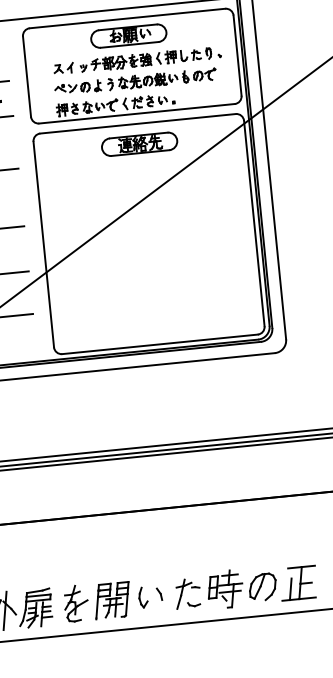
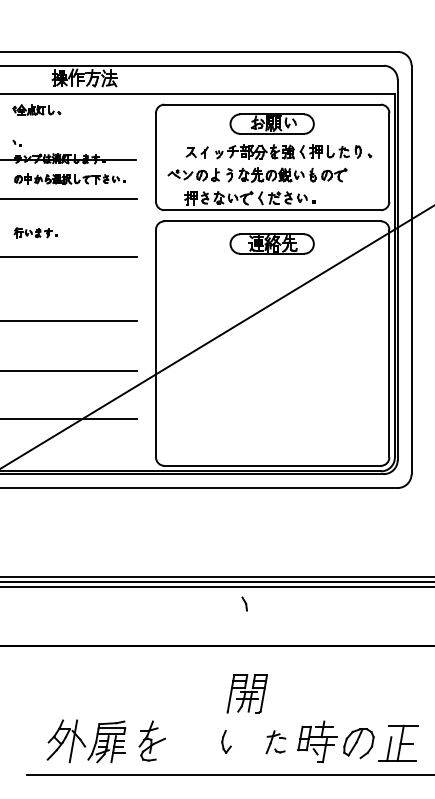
part: (135, 81) -> (257, 174), moved
part: (187, 592) -> (275, 741), size x0.7
part: (159, 593) -> (244, 603), moved
part: (111, 600) -> (246, 693), moved

